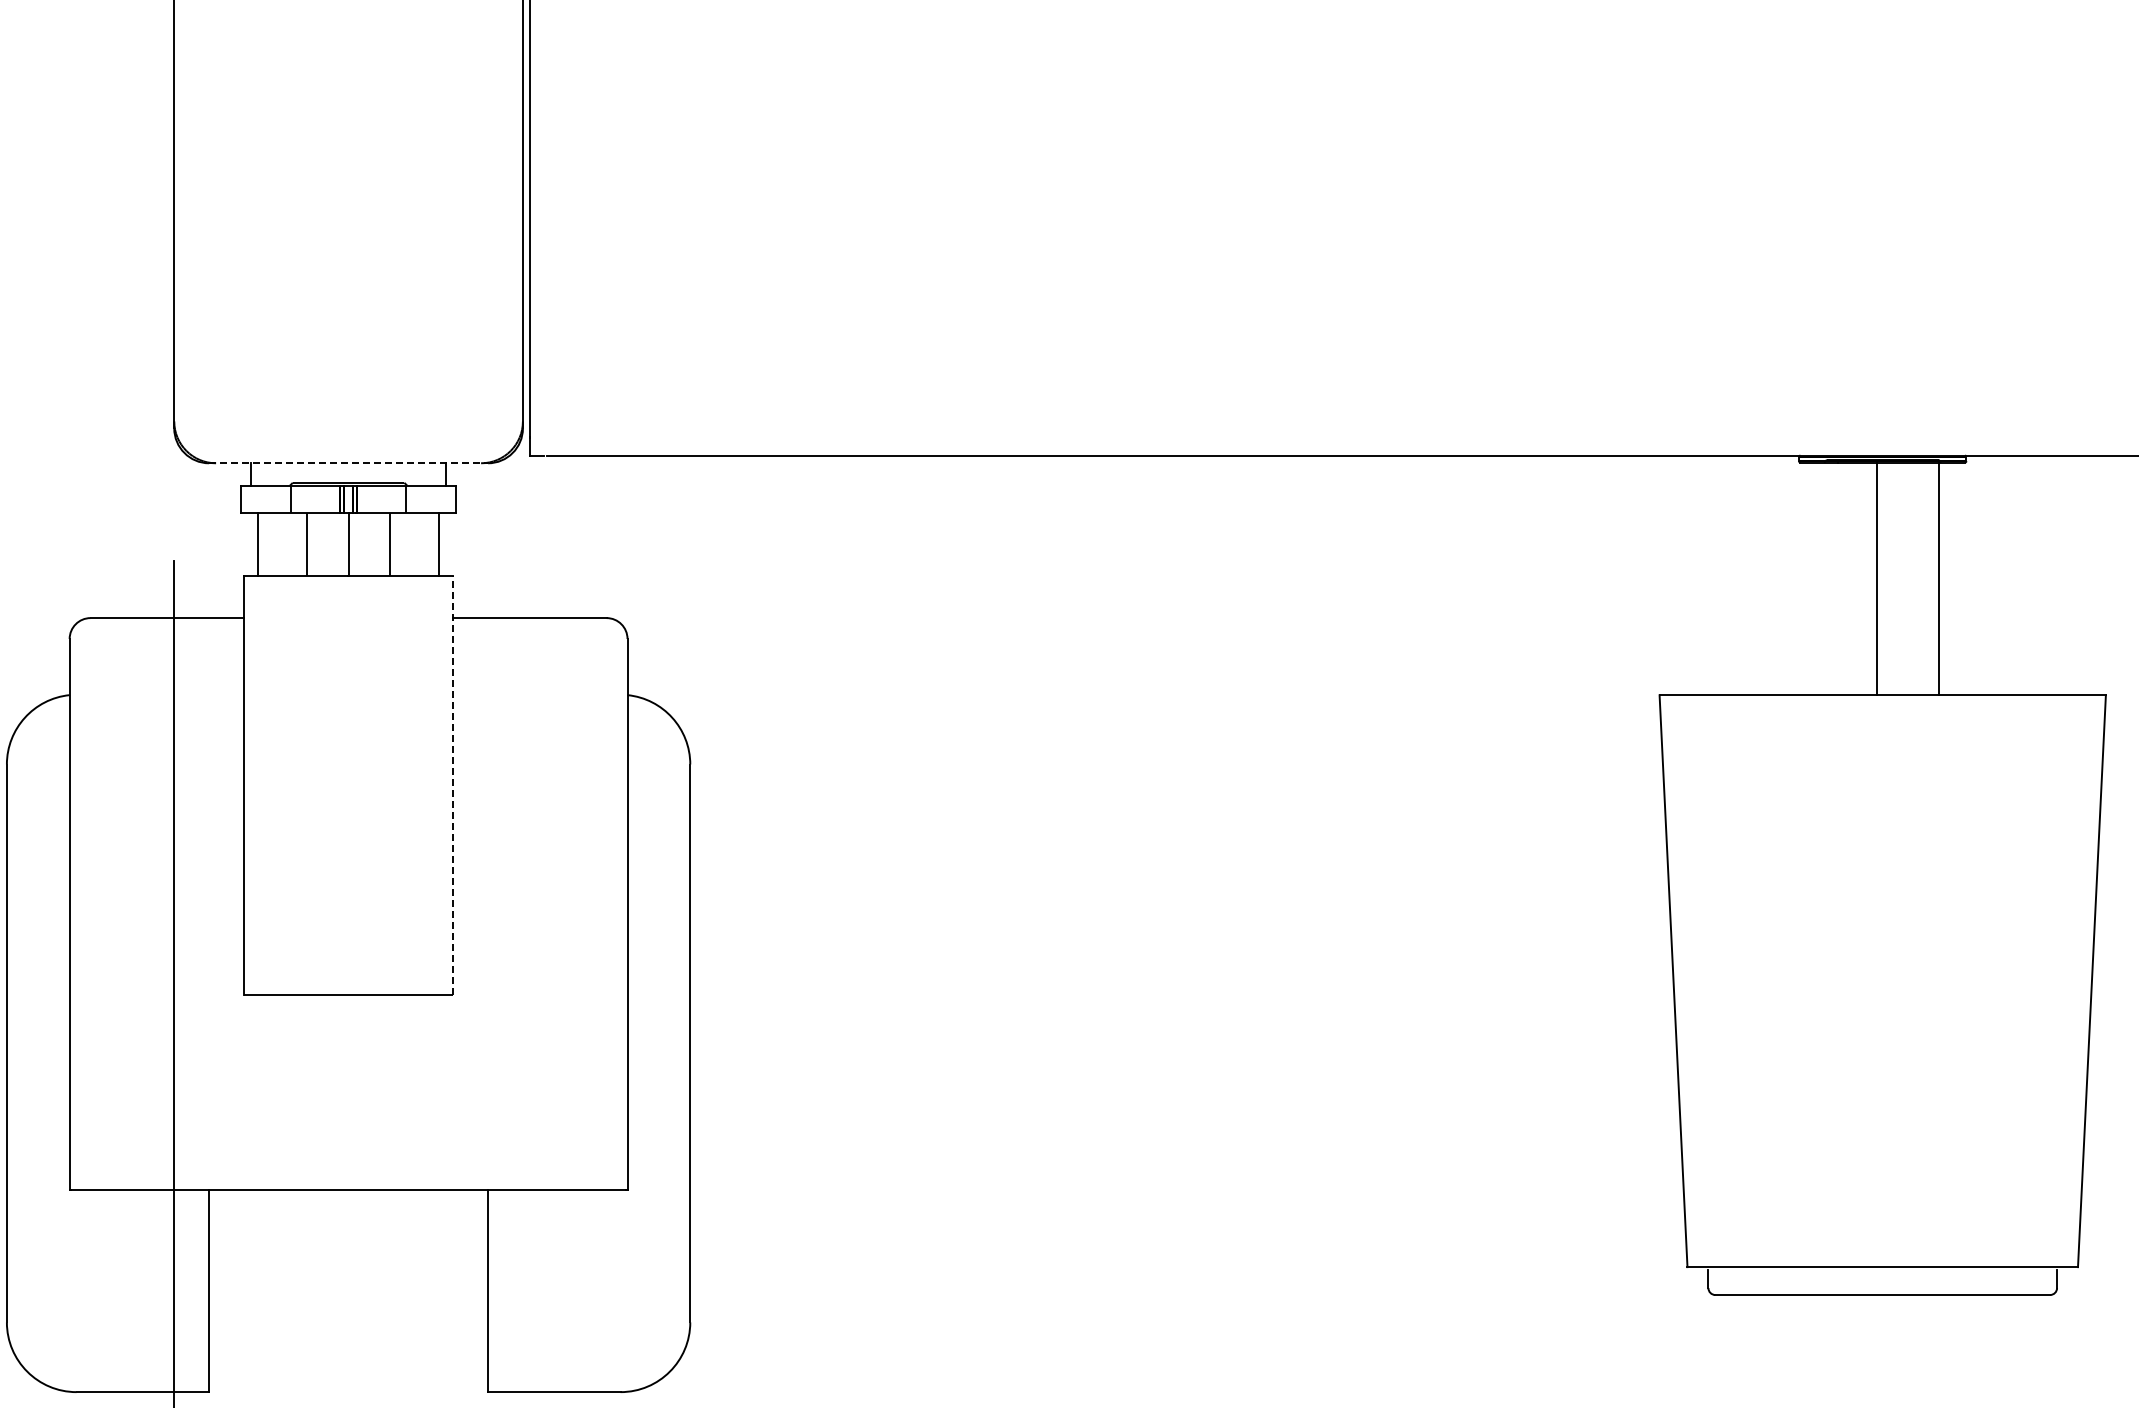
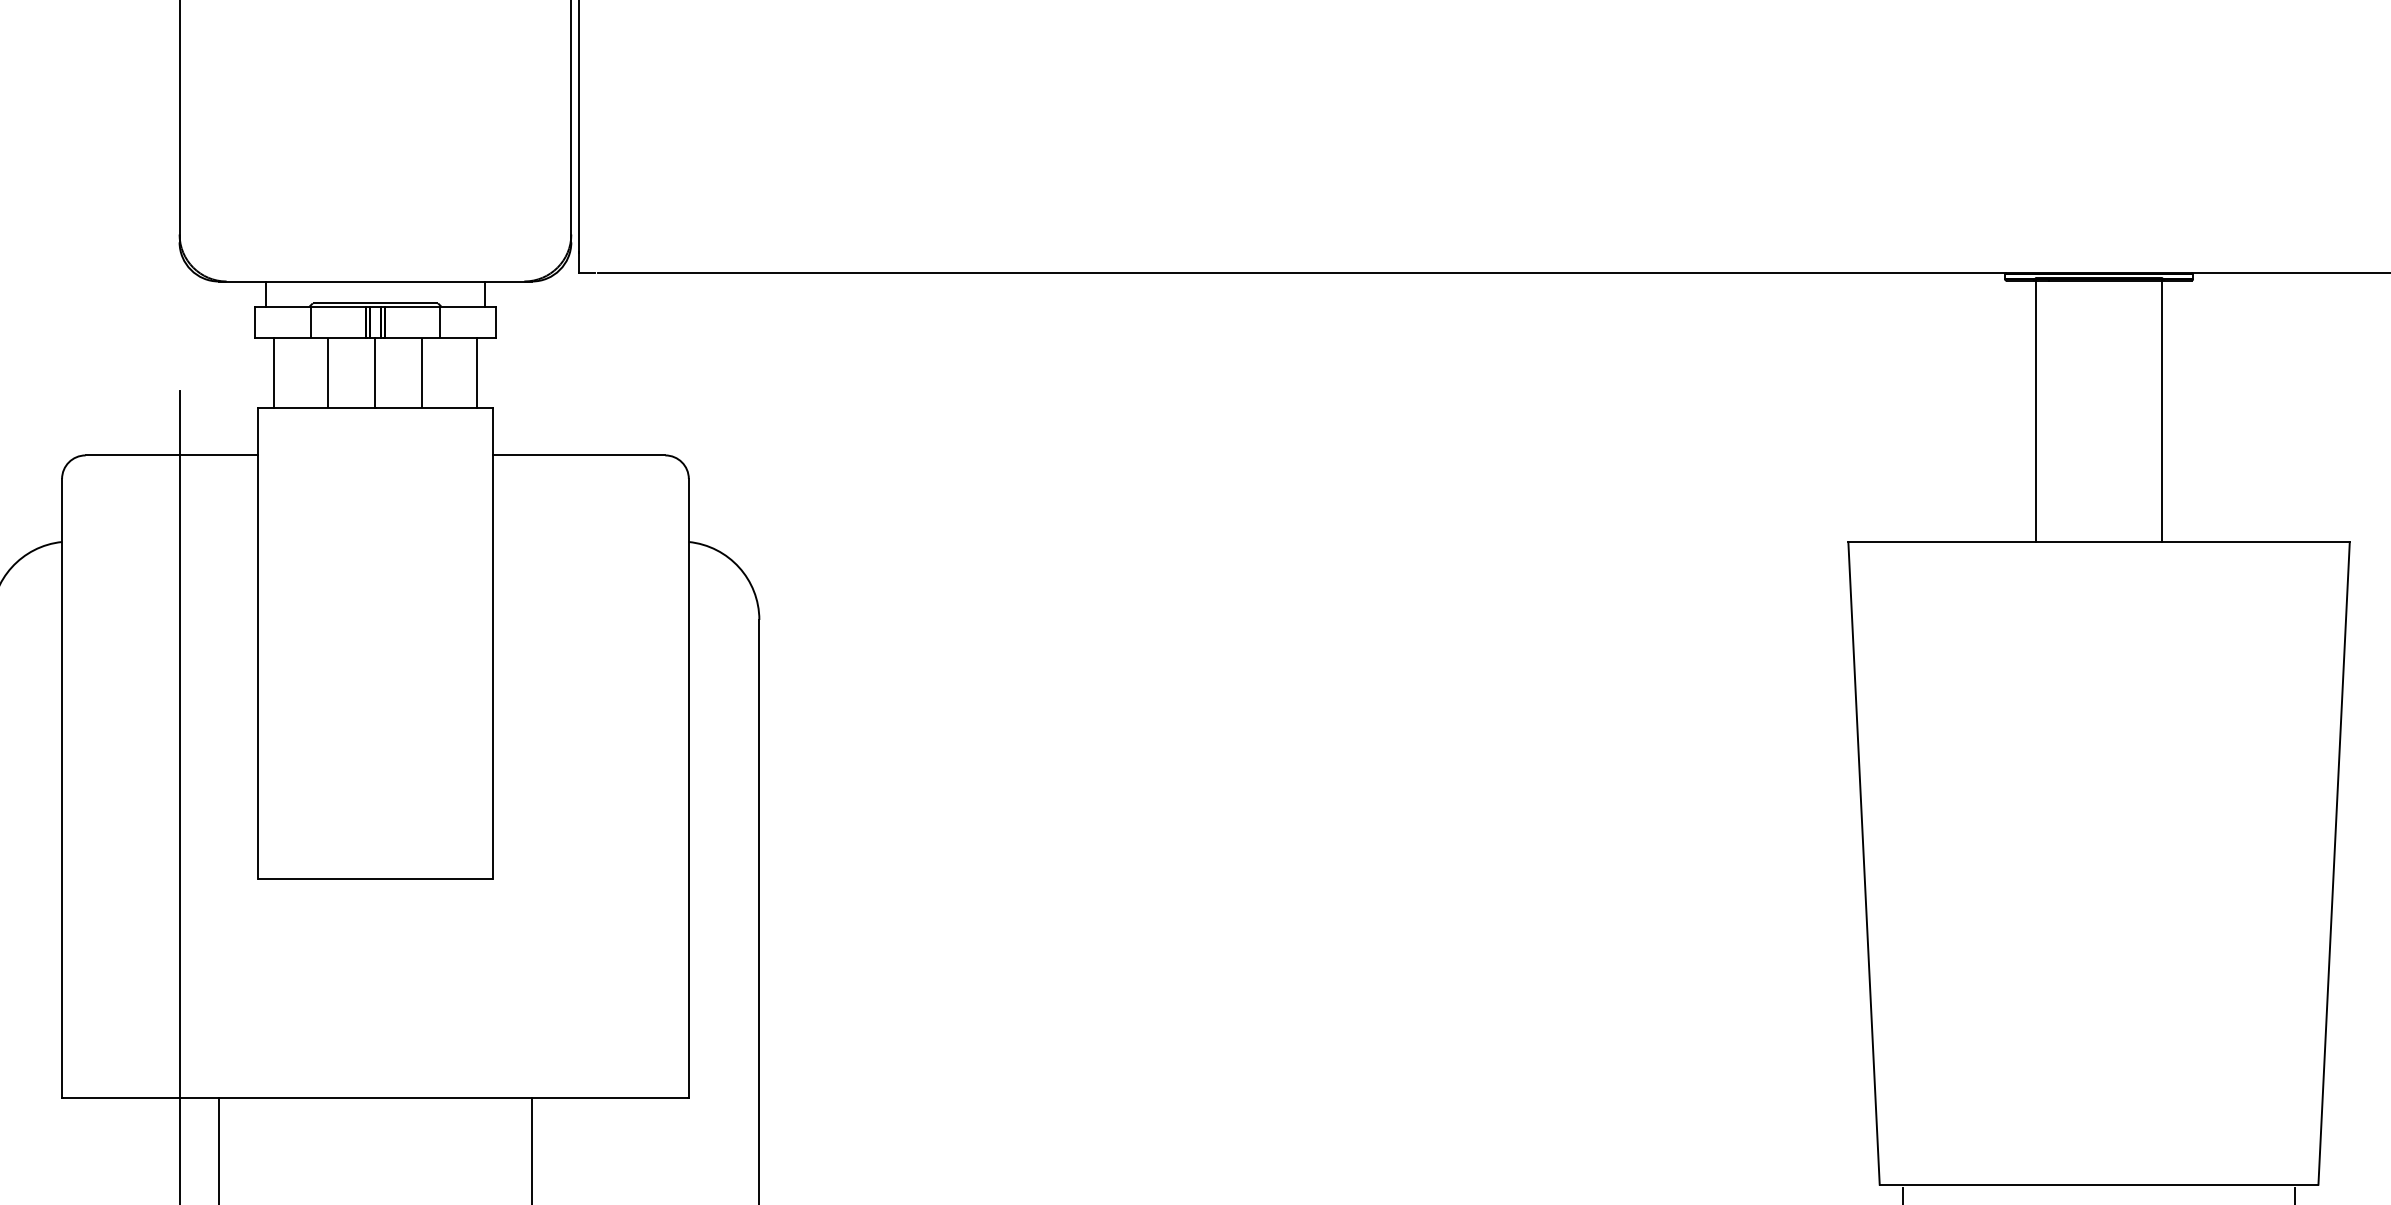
line: (349, 463) -> (376, 281), dashed -> solid
line: (1876, 578) -> (2035, 410), moved
line: (453, 784) -> (493, 642), dashed -> solid

